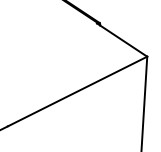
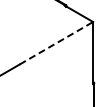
line: (77, 90) -> (56, 42), solid -> dashed

